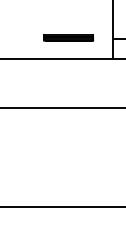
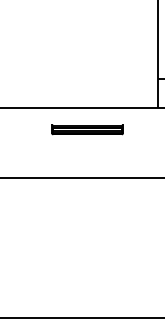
part: (68, 37) -> (87, 129), moved

